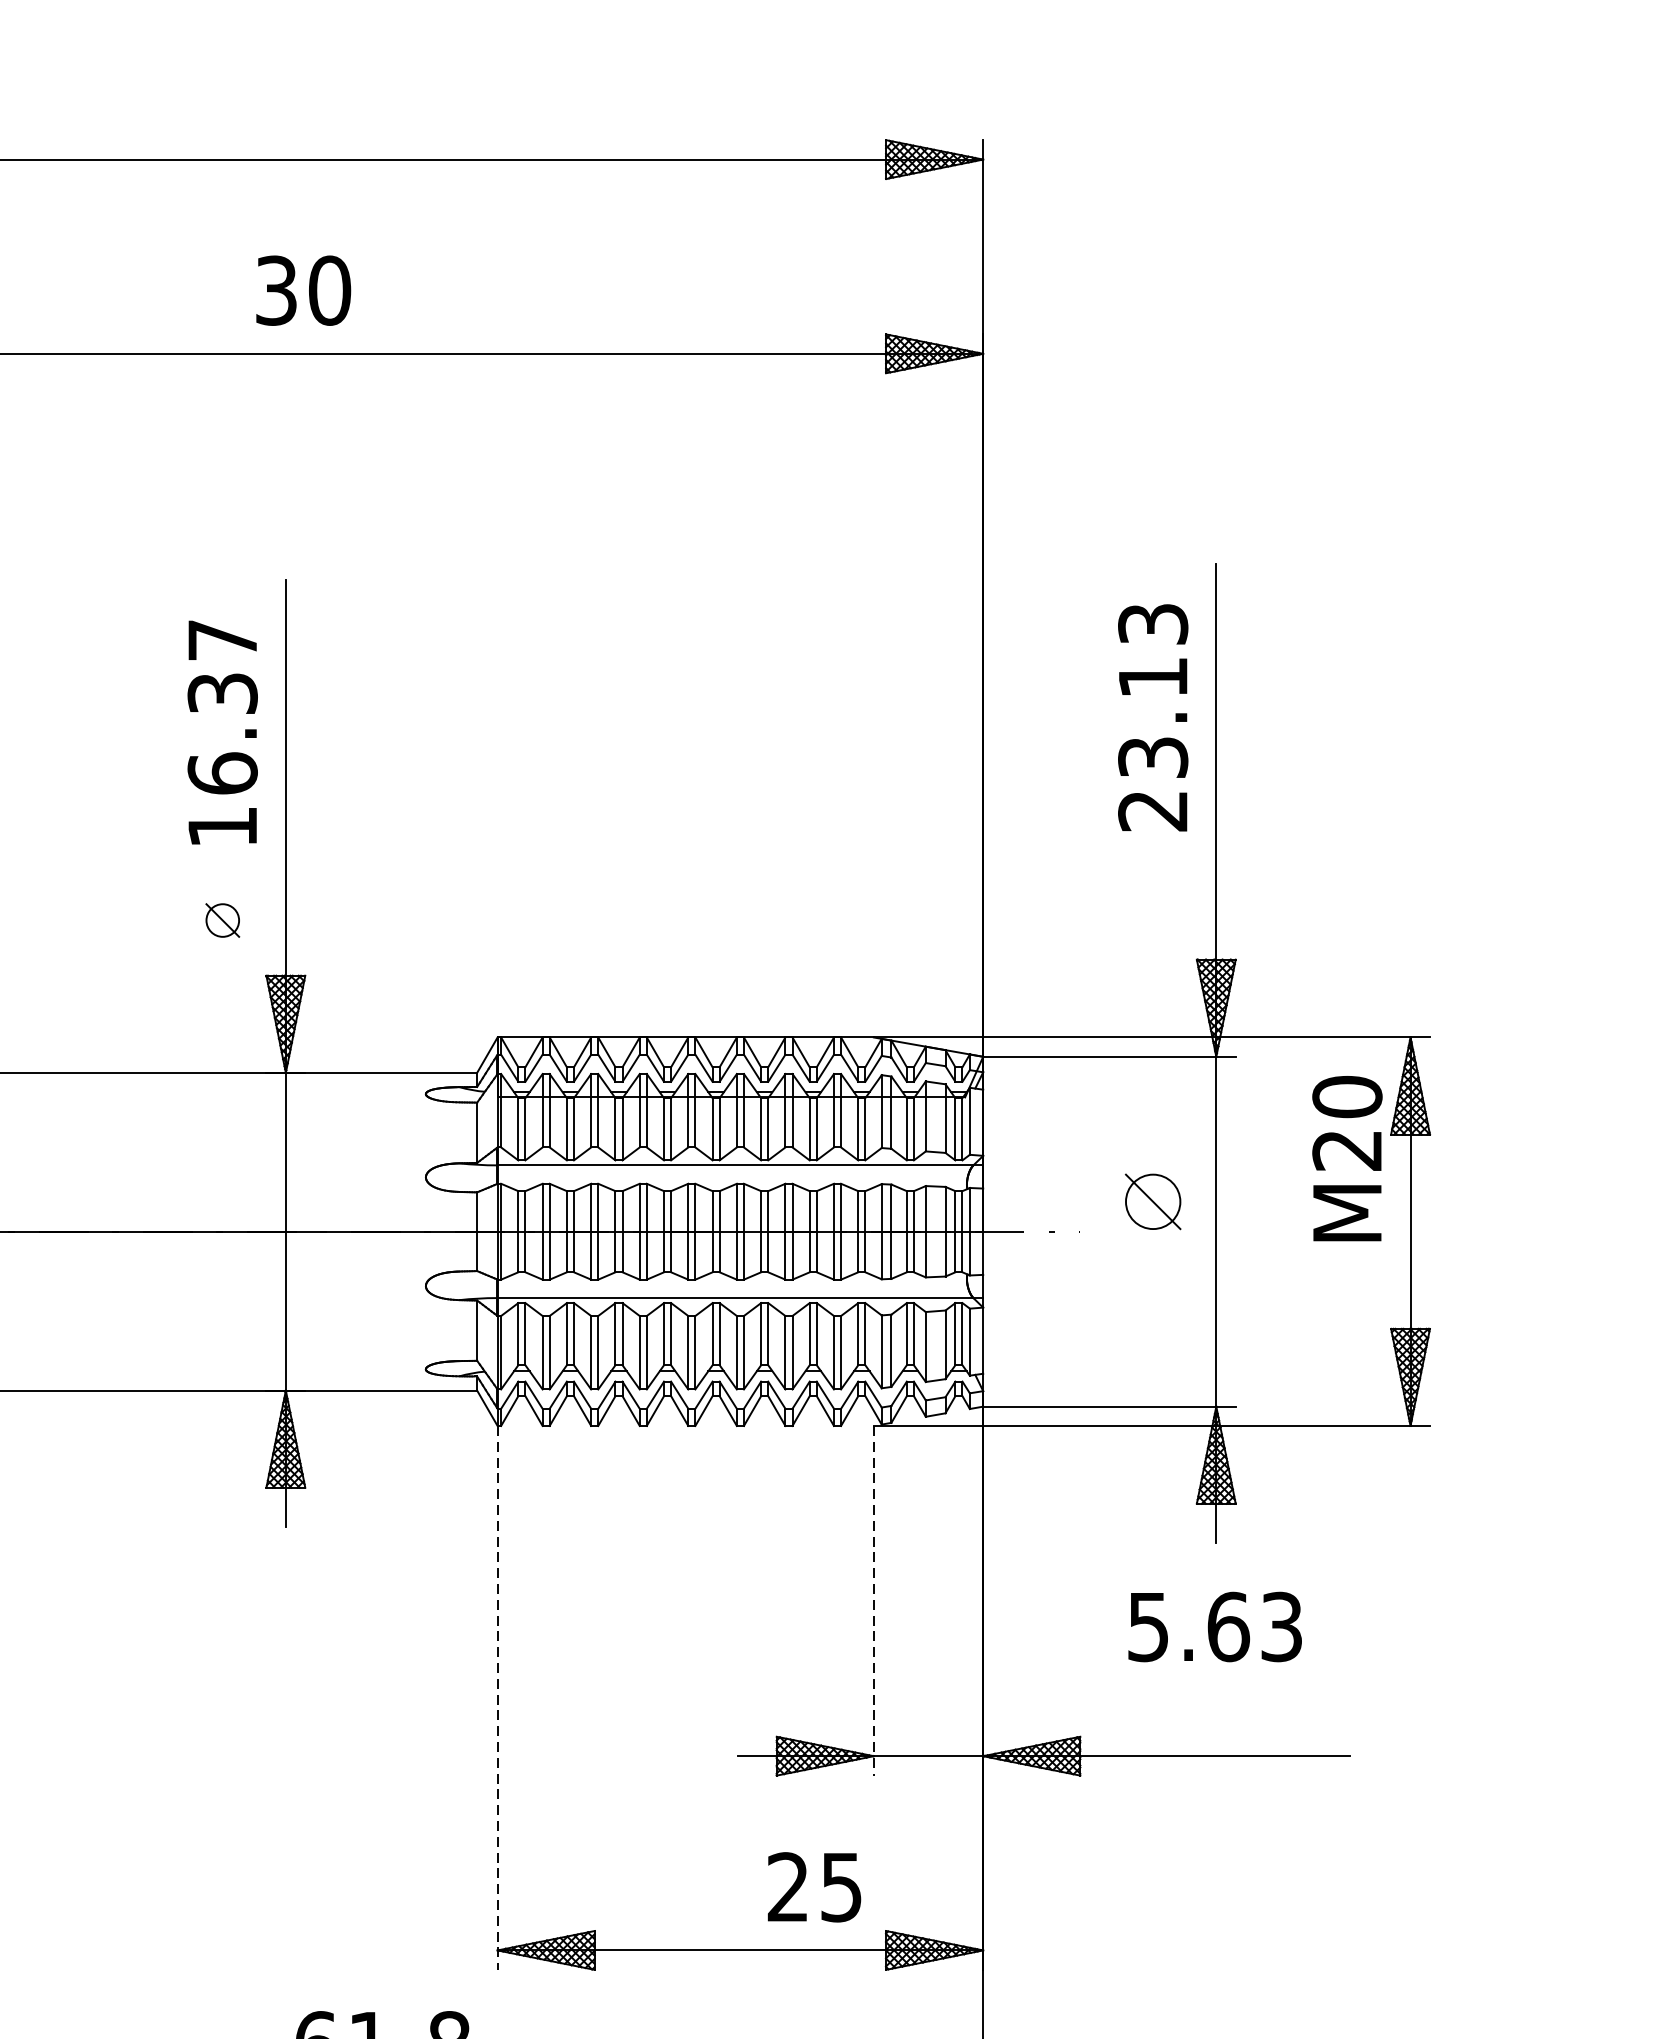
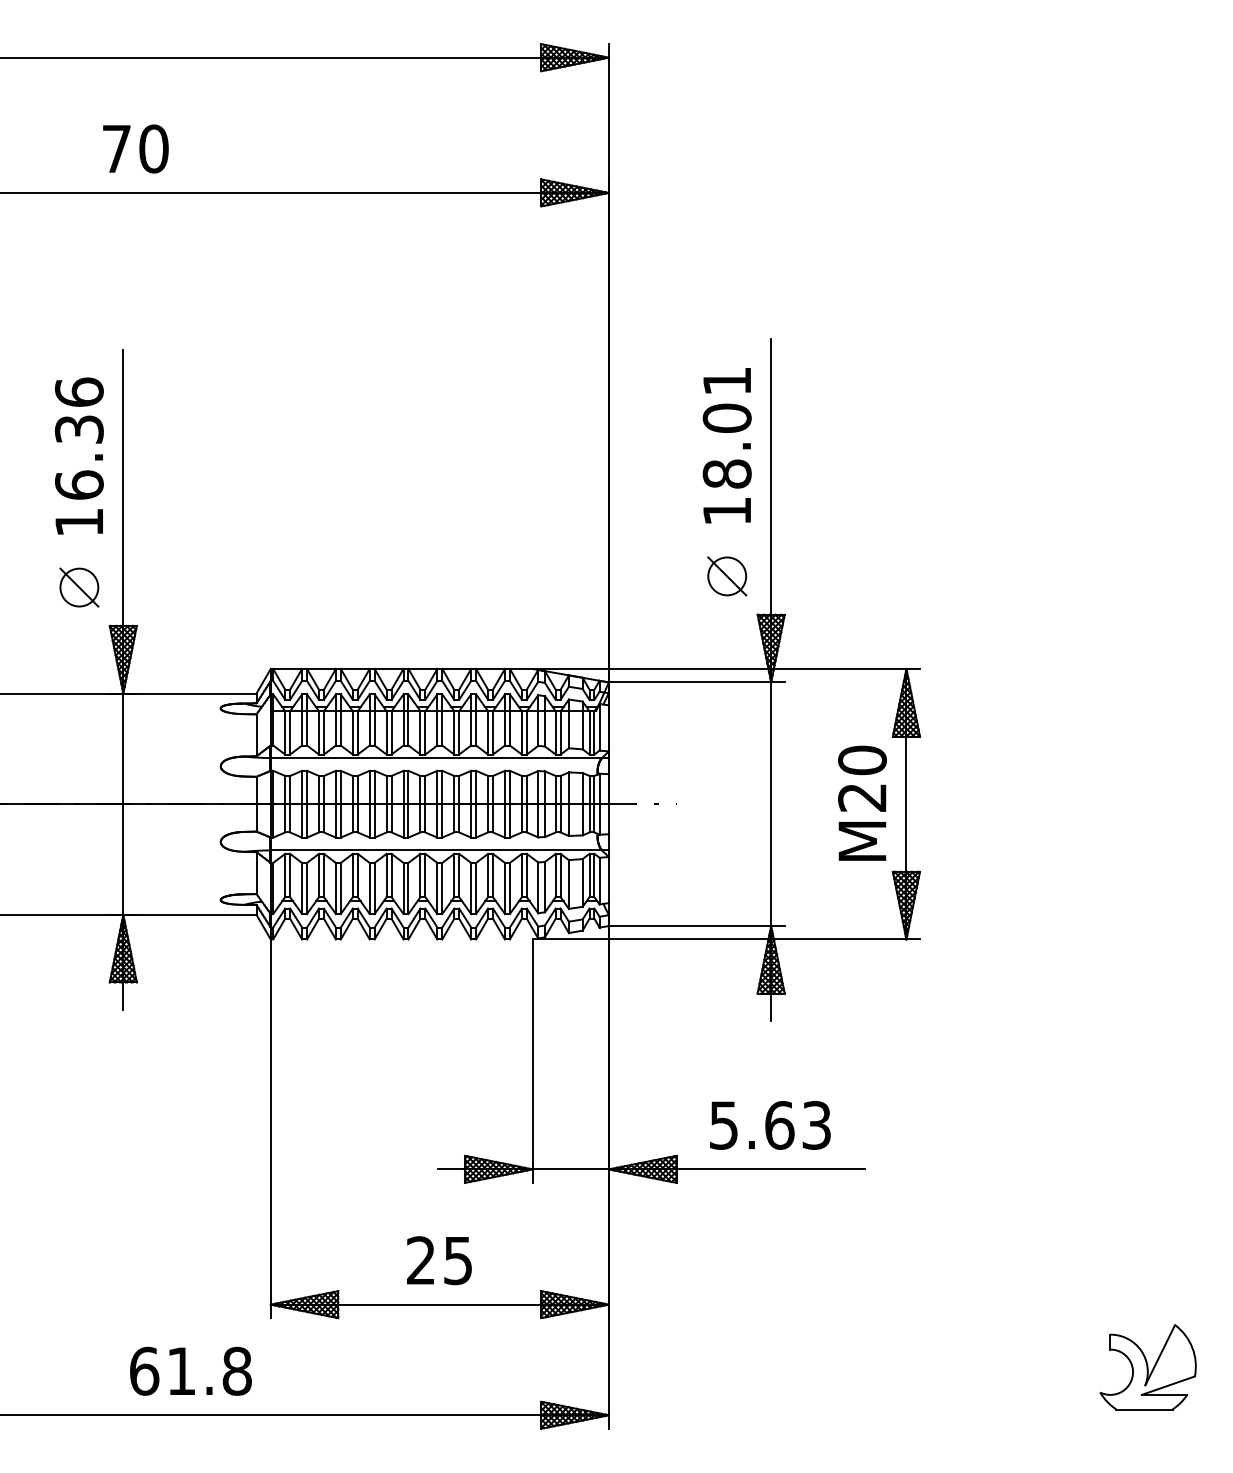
text: (276, 289) -> (116, 148), 30 -> 70
text: (221, 638) -> (78, 391), 16.37 -> 16.36
text: (1152, 717) -> (726, 446), 23.13 -> 18.01
part: (222, 920) -> (79, 587), size x1.67
text: (1347, 1157) -> (862, 802), moved
part: (1153, 1201) -> (727, 576), moved
line: (873, 1601) -> (532, 1061), dashed -> solid
text: (1215, 1627) -> (770, 1125), moved
line: (497, 1698) -> (270, 1129), dashed -> solid
text: (814, 1887) -> (439, 1260), moved

